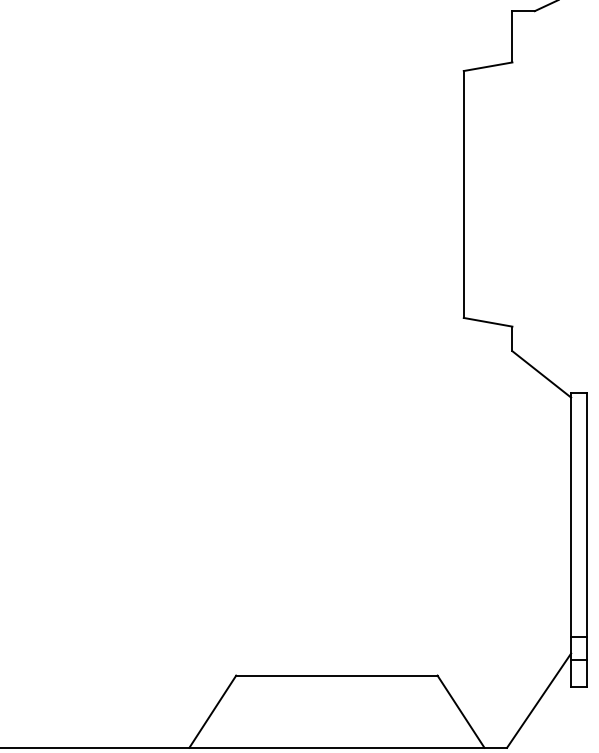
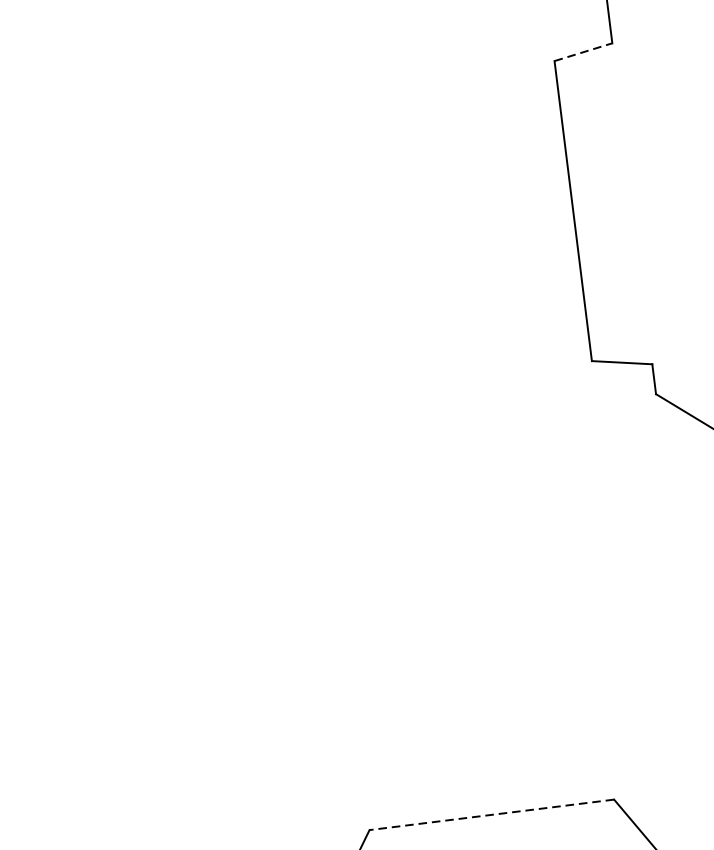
line: (488, 66) -> (583, 51), solid -> dashed
line: (336, 675) -> (491, 814), solid -> dashed

